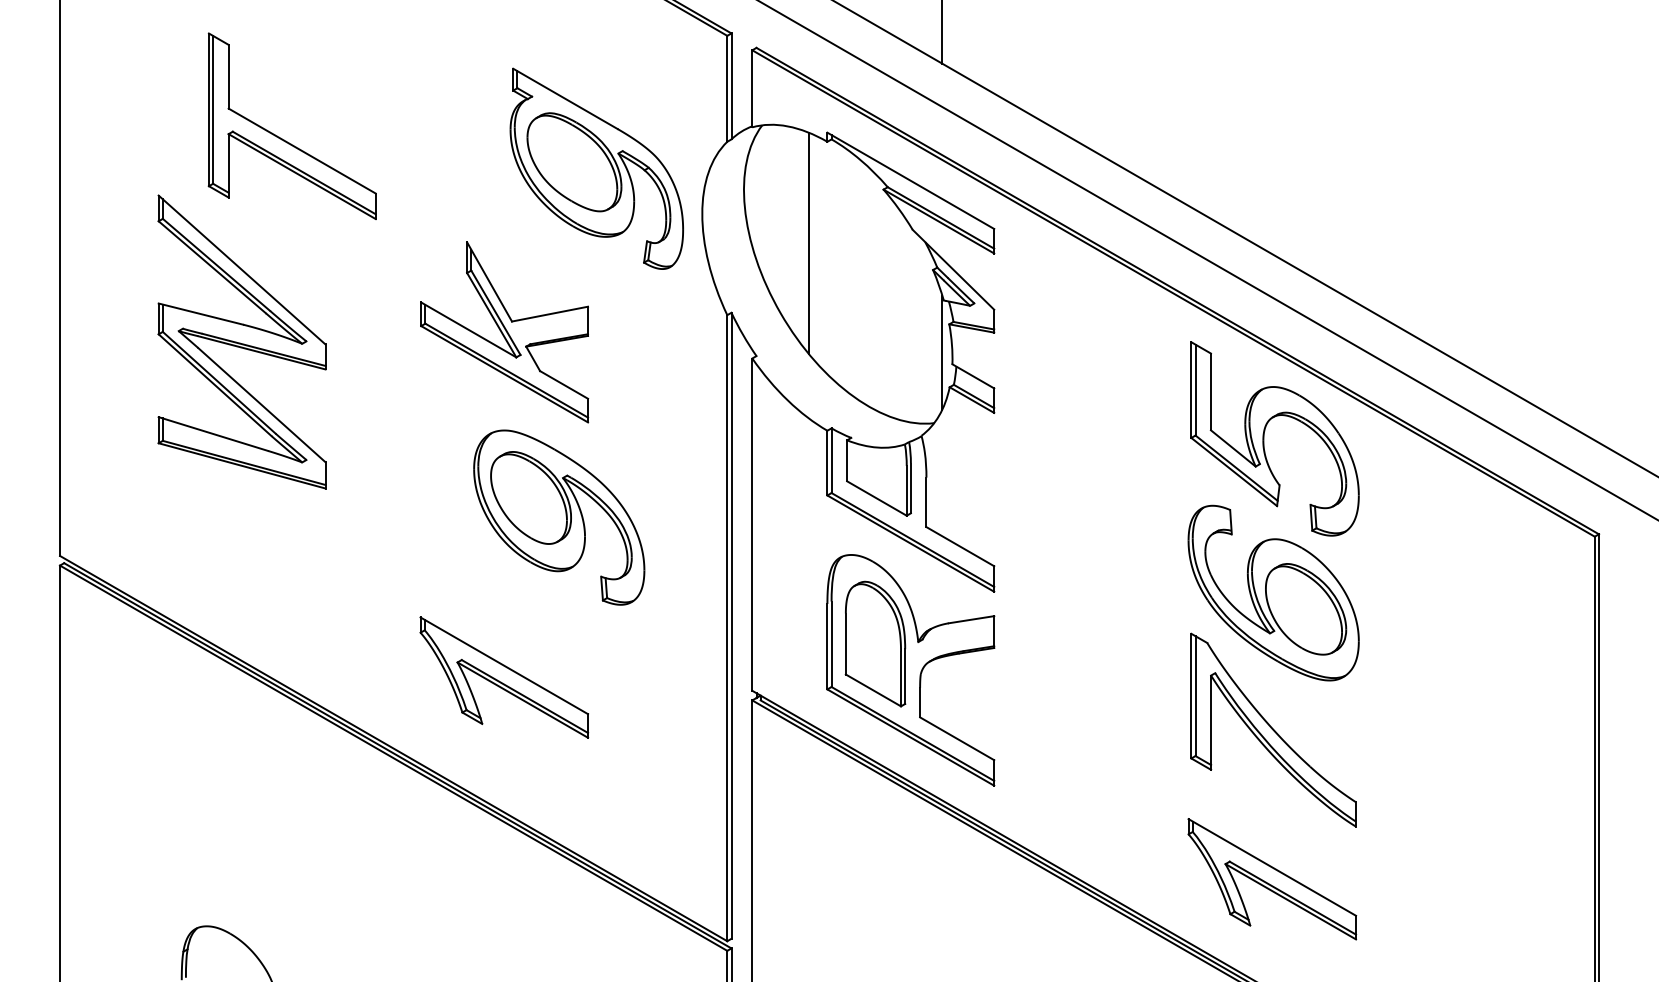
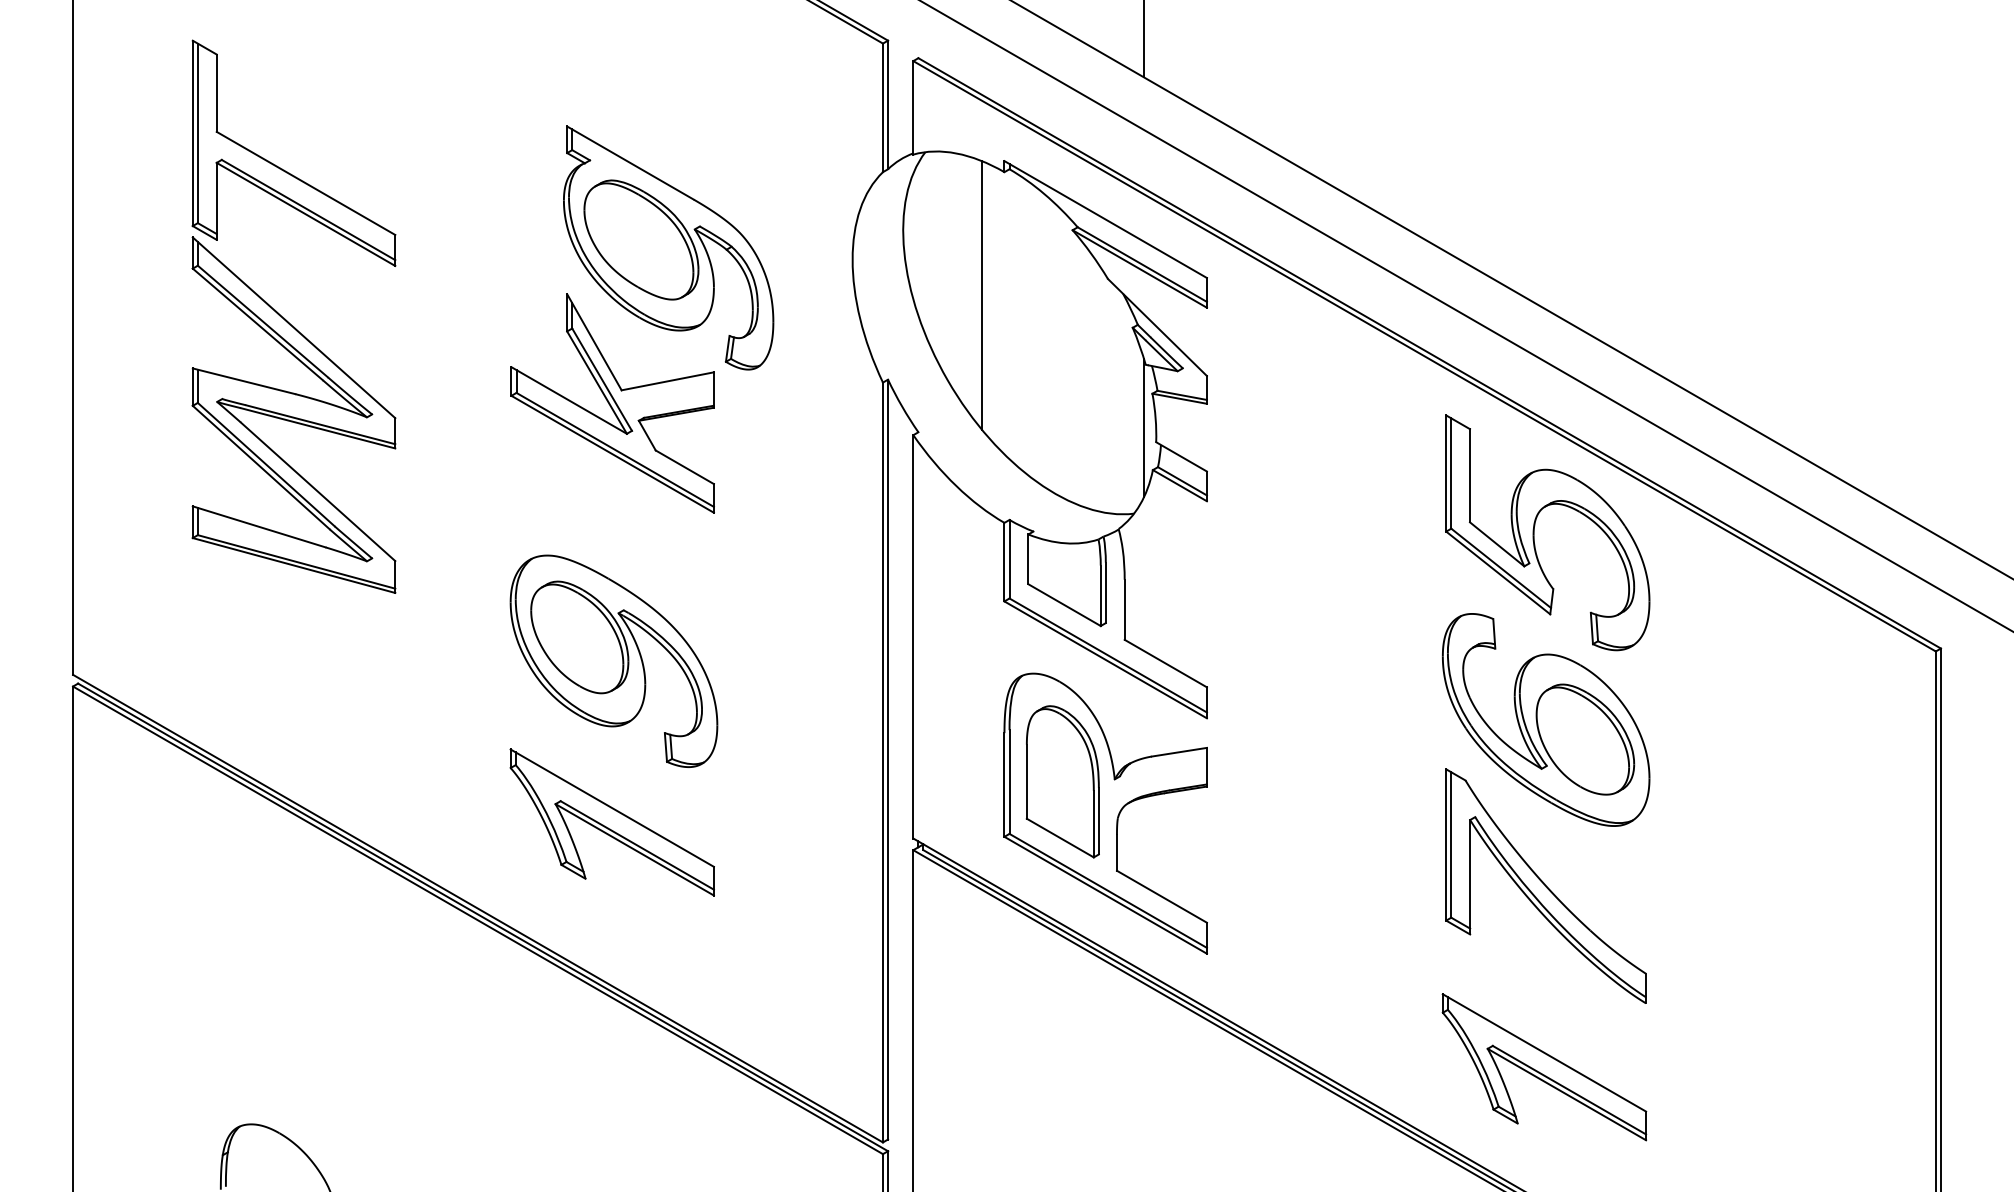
part: (284, 139) -> (284, 169), moved
part: (596, 168) -> (668, 247), moved
part: (558, 516) -> (613, 660), moved

